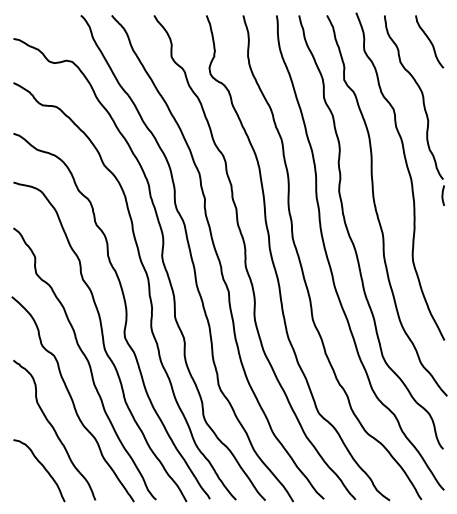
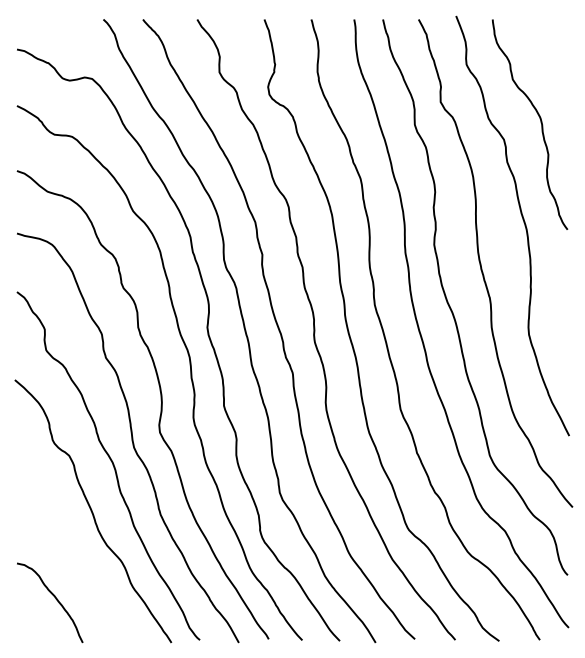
curve: (429, 41) -> (550, 53), removed
curve: (443, 195) -> (567, 250), removed
curve: (54, 429) -> (69, 550), removed

